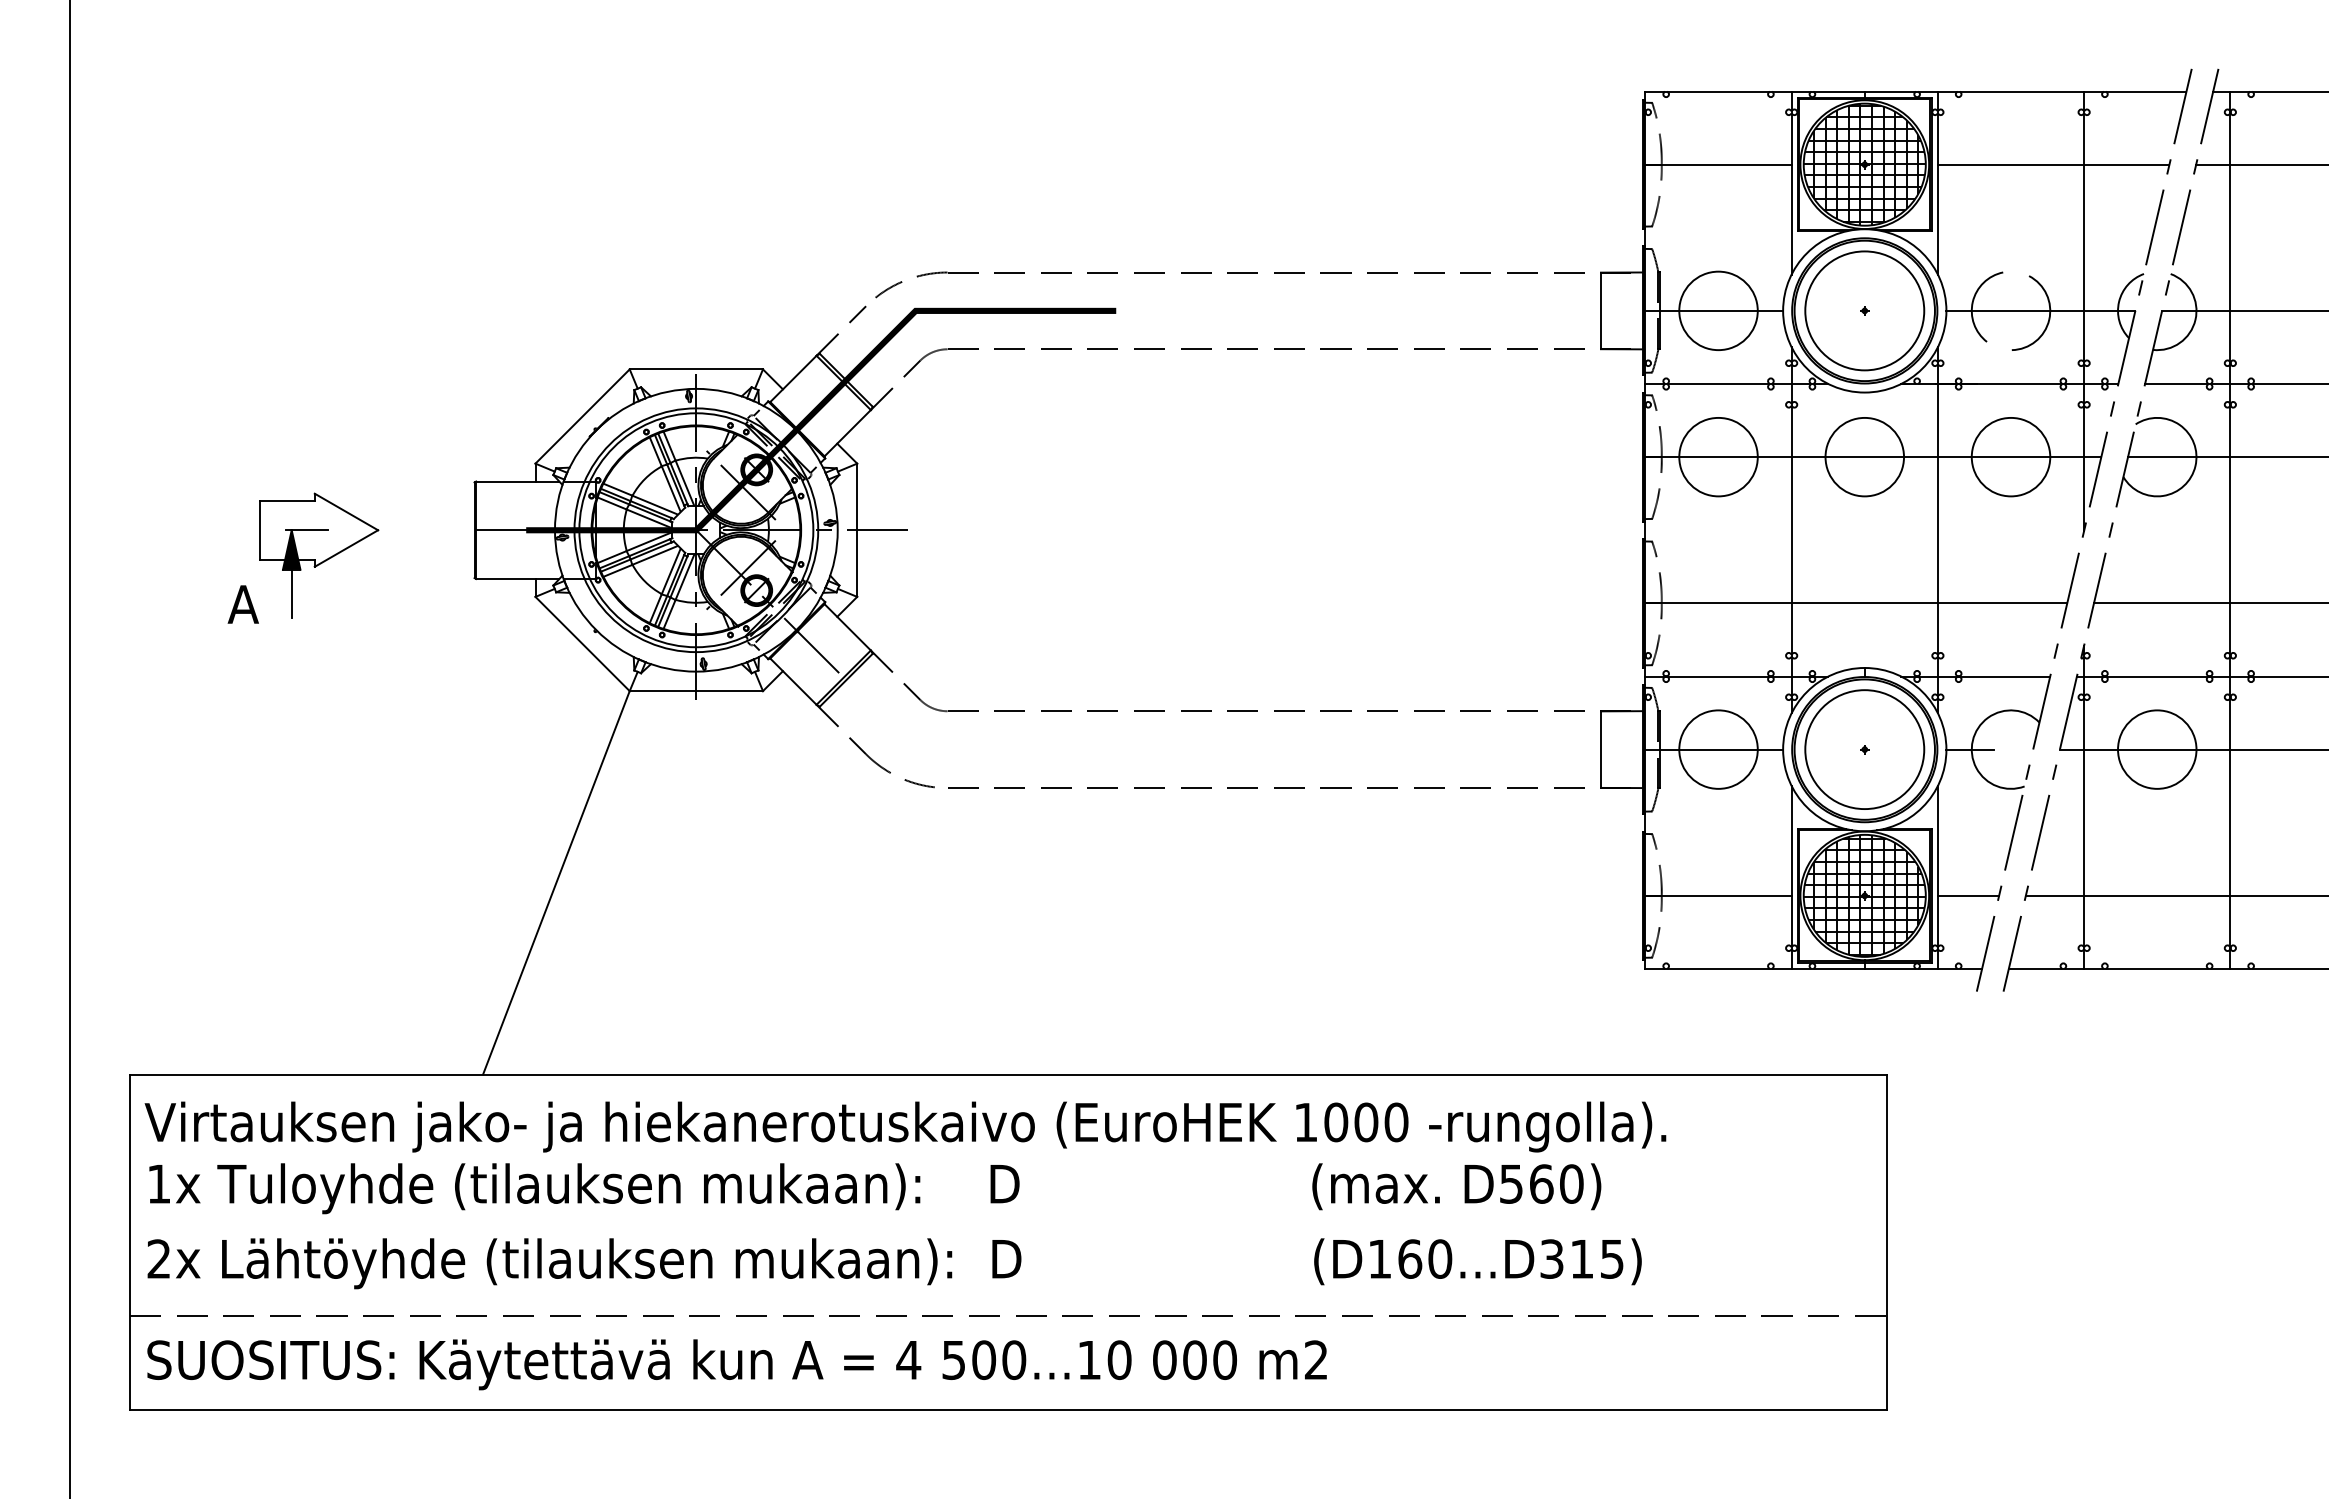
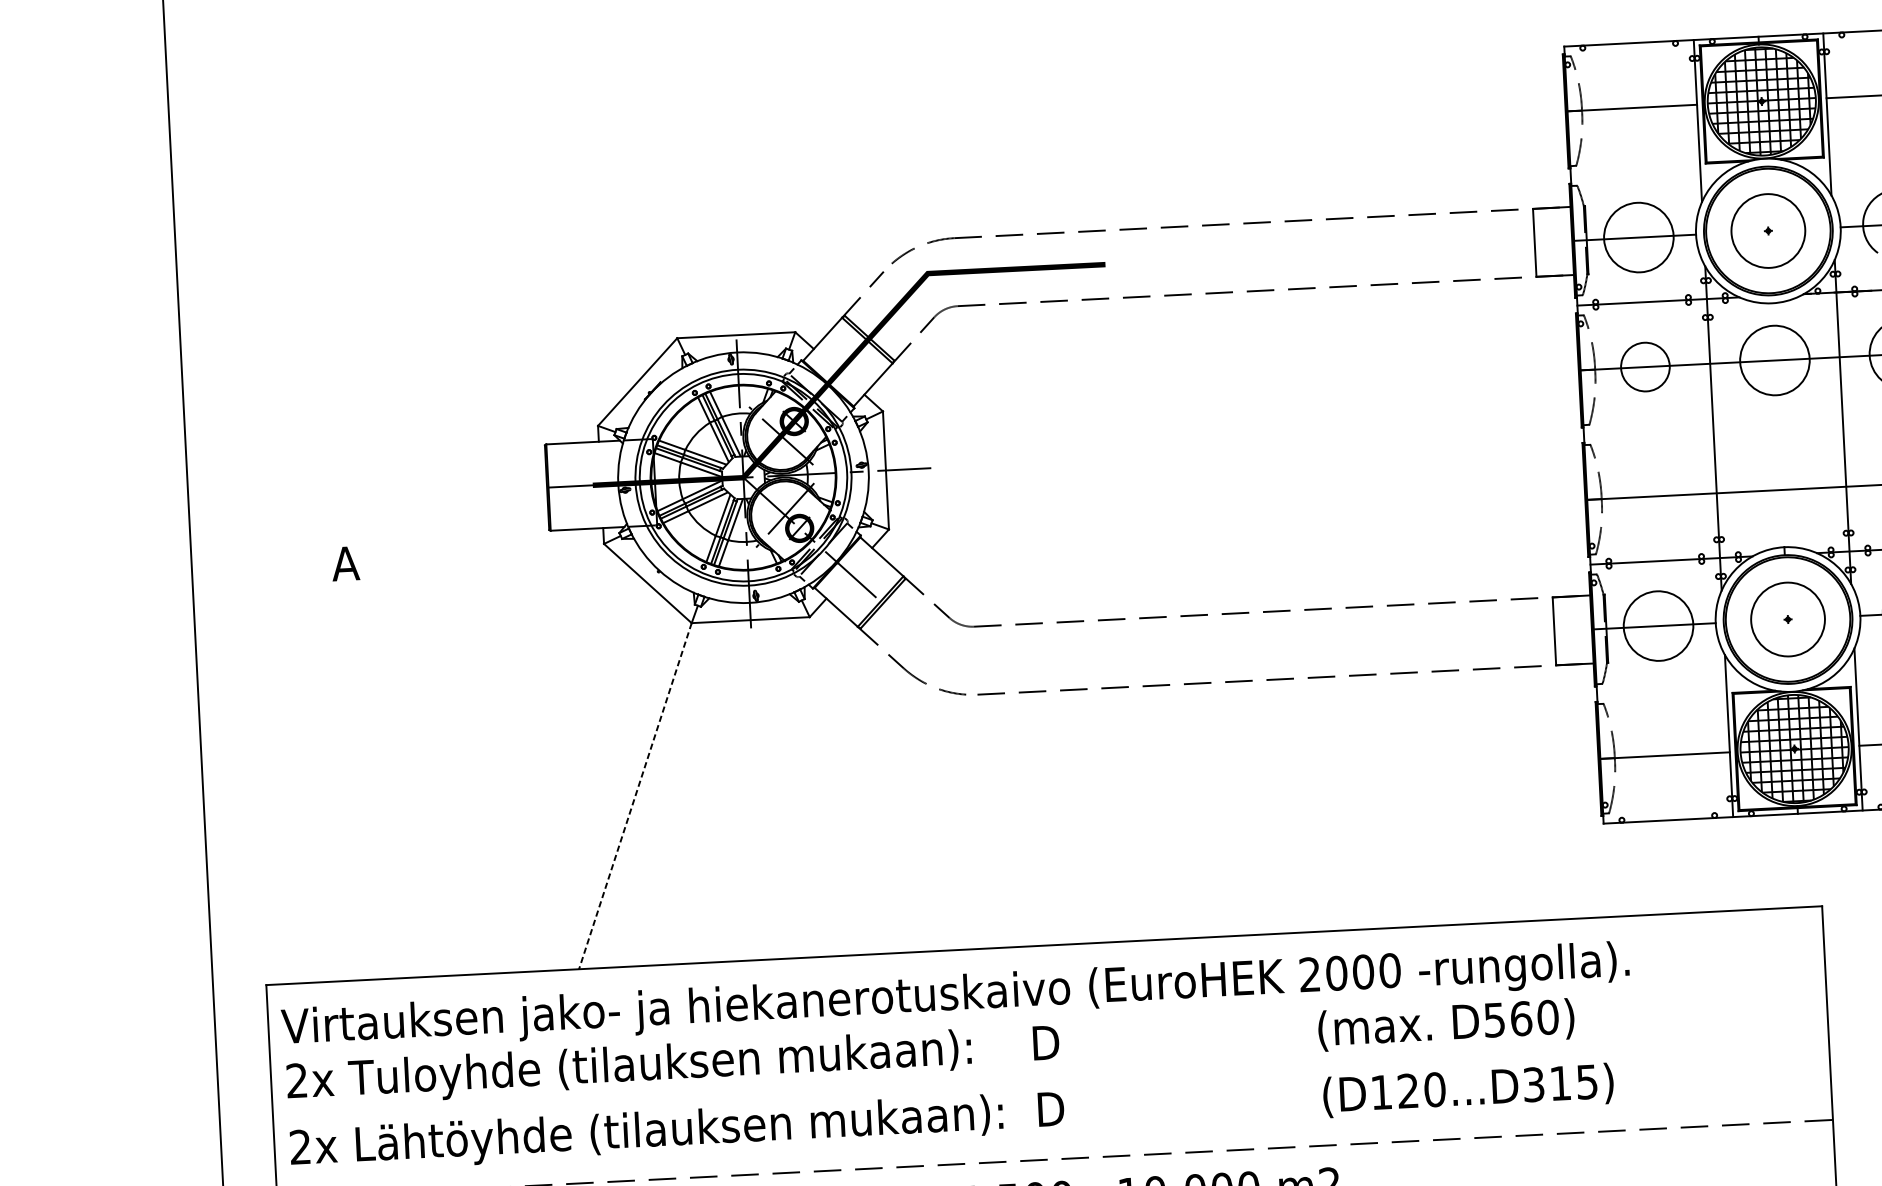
circle: (1864, 310) -> (1768, 230), size x0.7
circle: (1718, 456) -> (1645, 366), size x0.7
part: (319, 555) -> (410, 516), removed
circle: (1864, 749) -> (1787, 619), size x0.7
line: (556, 883) -> (635, 796), solid -> dashed
text: (1305, 1121) -> (1309, 973), 1000 -> 2000
text: (158, 1183) -> (296, 1080), 1x -> 2x
text: (1410, 1258) -> (1408, 1090), (D160...D315) -> (D120...D315)

